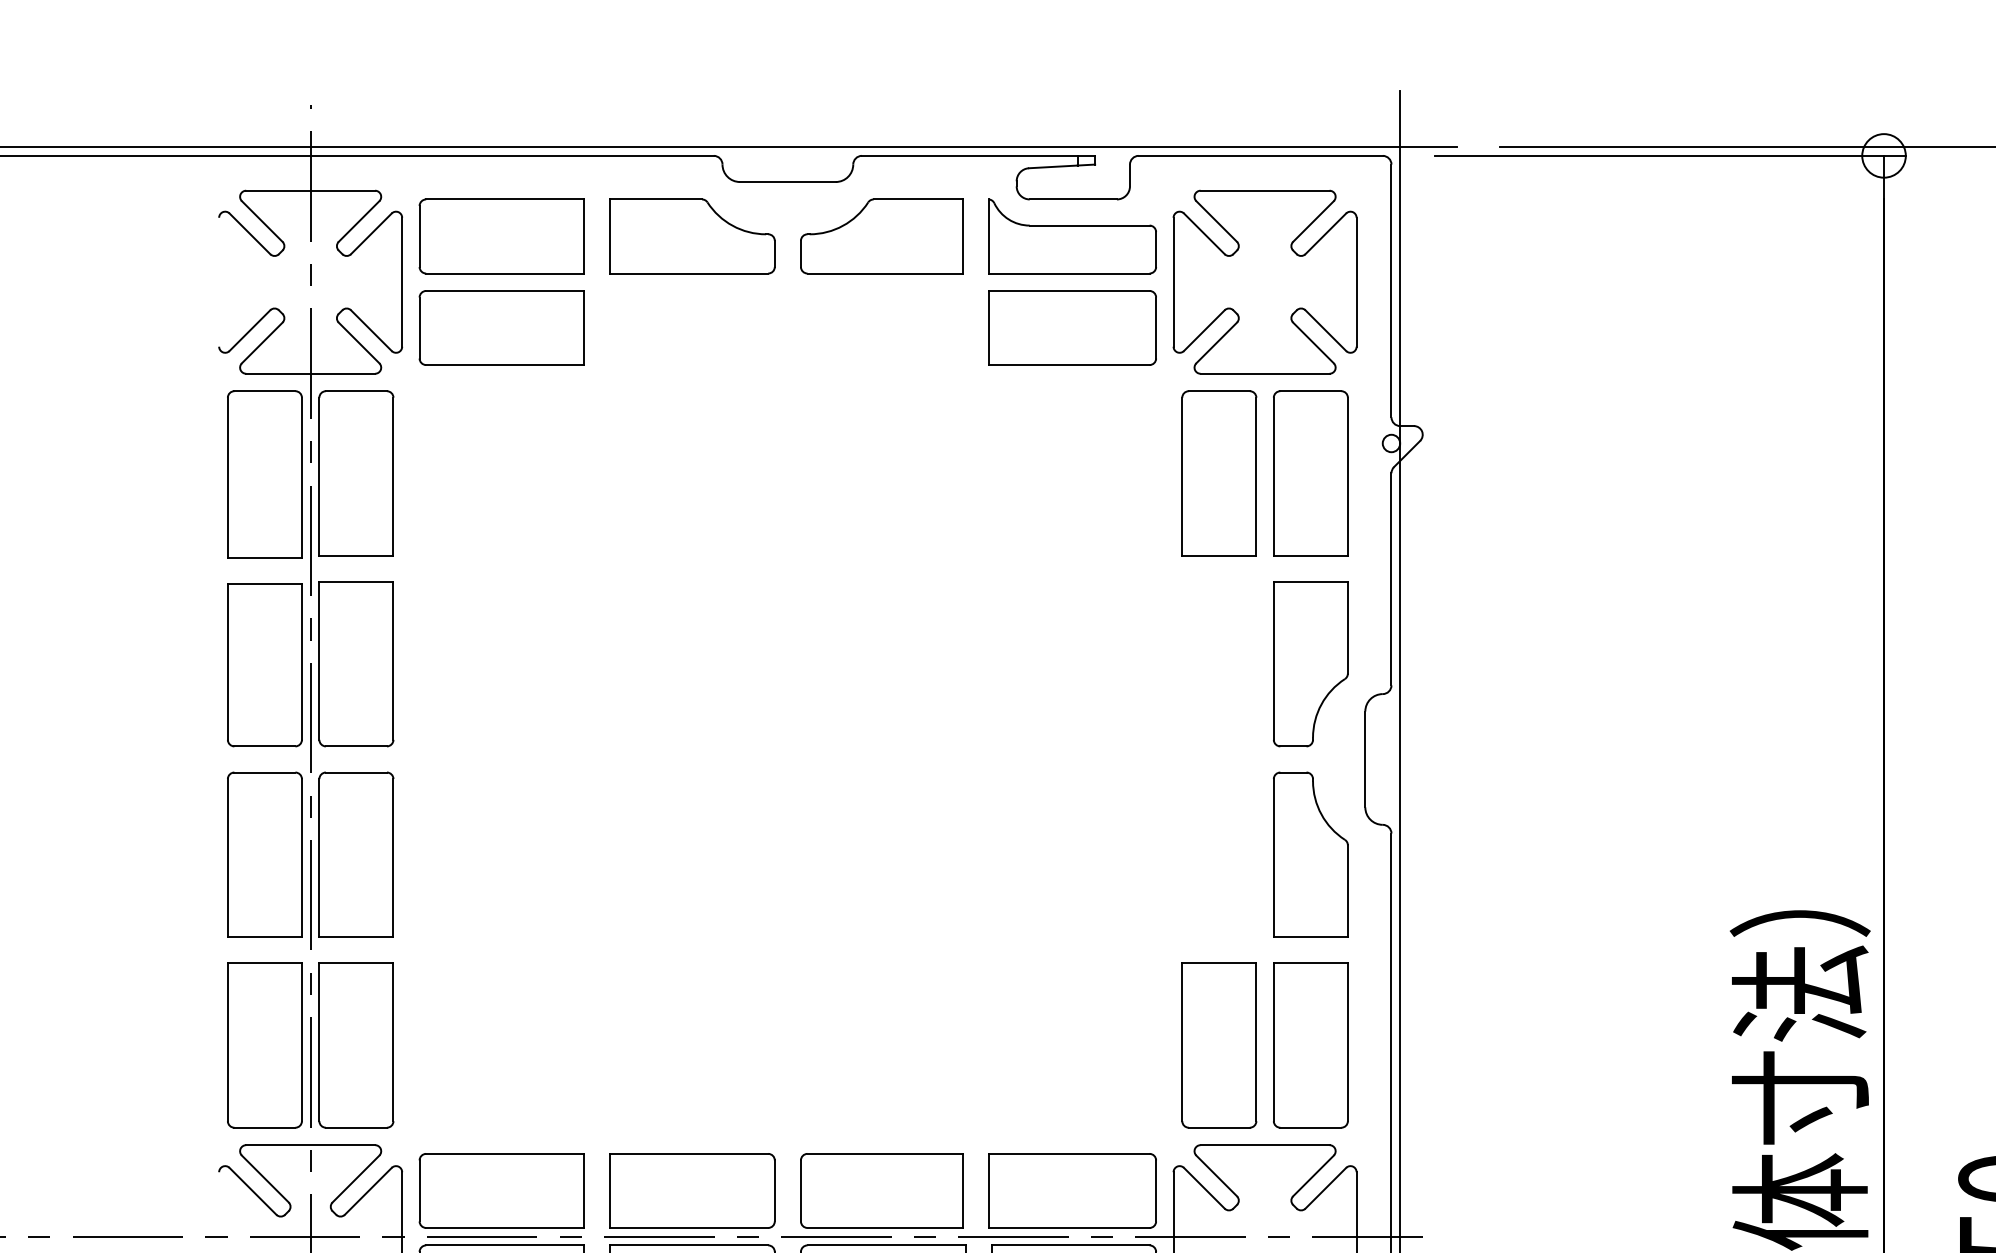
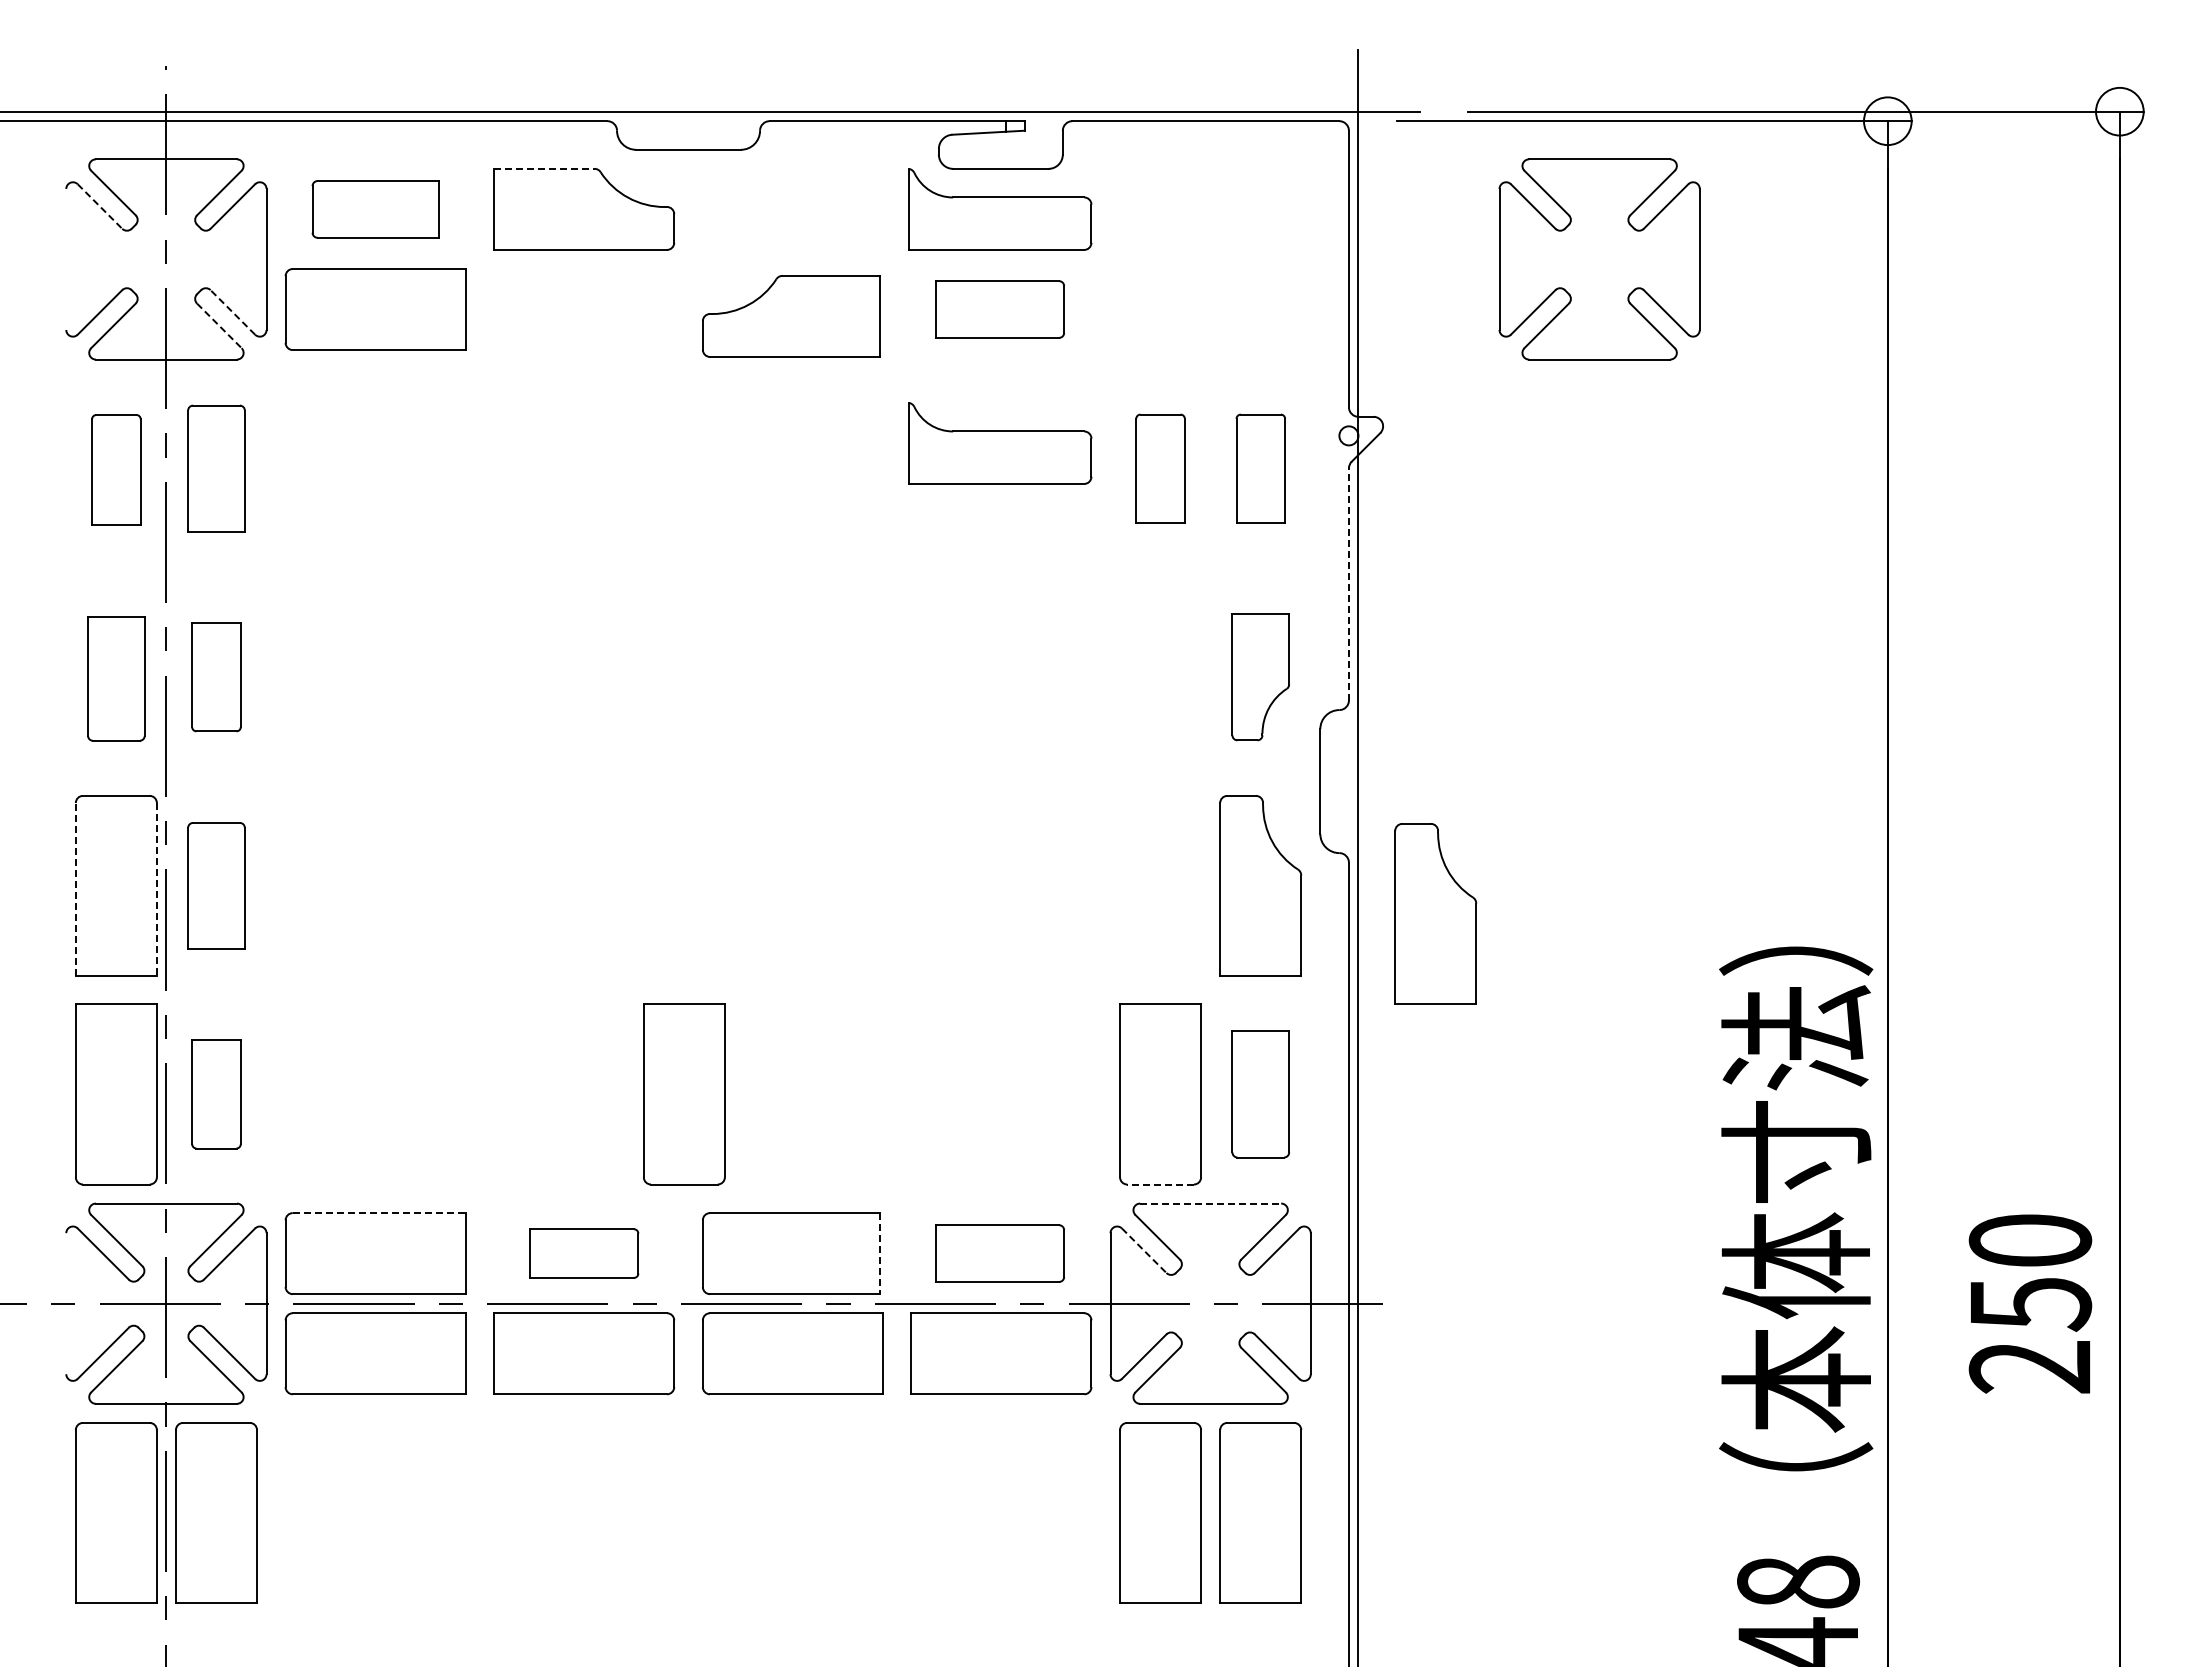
line: (656, 199) -> (544, 168), solid -> dashed
line: (249, 233) -> (99, 206), solid -> dashed
part: (501, 236) -> (375, 209), size x0.7
part: (881, 236) -> (791, 316), moved
part: (1264, 282) -> (1599, 259), moved
part: (1073, 327) -> (1000, 309), size x0.7
line: (371, 330) -> (232, 312), solid -> dashed
line: (359, 342) -> (219, 325), solid -> dashed
part: (1073, 450) -> (1000, 443), added
part: (356, 473) -> (216, 468), size x0.7
part: (1219, 473) -> (1160, 468), size x0.6
part: (1310, 473) -> (1260, 468), size x0.6
part: (265, 474) -> (116, 469), size x0.6
line: (1391, 578) -> (1348, 583), solid -> dashed
part: (356, 664) -> (216, 677), size x0.6
part: (1310, 664) -> (1260, 677), size x0.7
part: (265, 665) -> (116, 678), size x0.7
part: (356, 854) -> (216, 885), size x0.7
line: (227, 857) -> (75, 888), solid -> dashed
line: (301, 858) -> (156, 889), solid -> dashed
part: (1470, 880) -> (1435, 913), added
part: (356, 1045) -> (216, 1094), size x0.6
part: (784, 1045) -> (684, 1094), added
part: (1310, 1045) -> (1260, 1094), size x0.7
line: (1219, 1127) -> (1160, 1184), solid -> dashed
line: (1264, 1145) -> (1210, 1203), solid -> dashed
line: (505, 1154) -> (379, 1213), solid -> dashed
line: (1204, 1188) -> (1144, 1250), solid -> dashed
part: (692, 1190) -> (584, 1253), size x0.6
line: (963, 1190) -> (880, 1253), solid -> dashed
part: (1073, 1190) -> (1000, 1253), size x0.7

